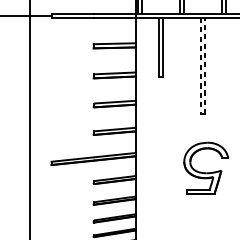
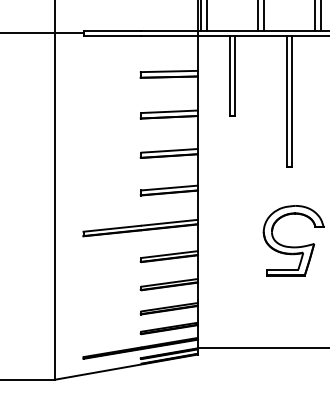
line: (201, 65) -> (286, 101), dashed -> solid
line: (205, 65) -> (292, 101), dashed -> solid

